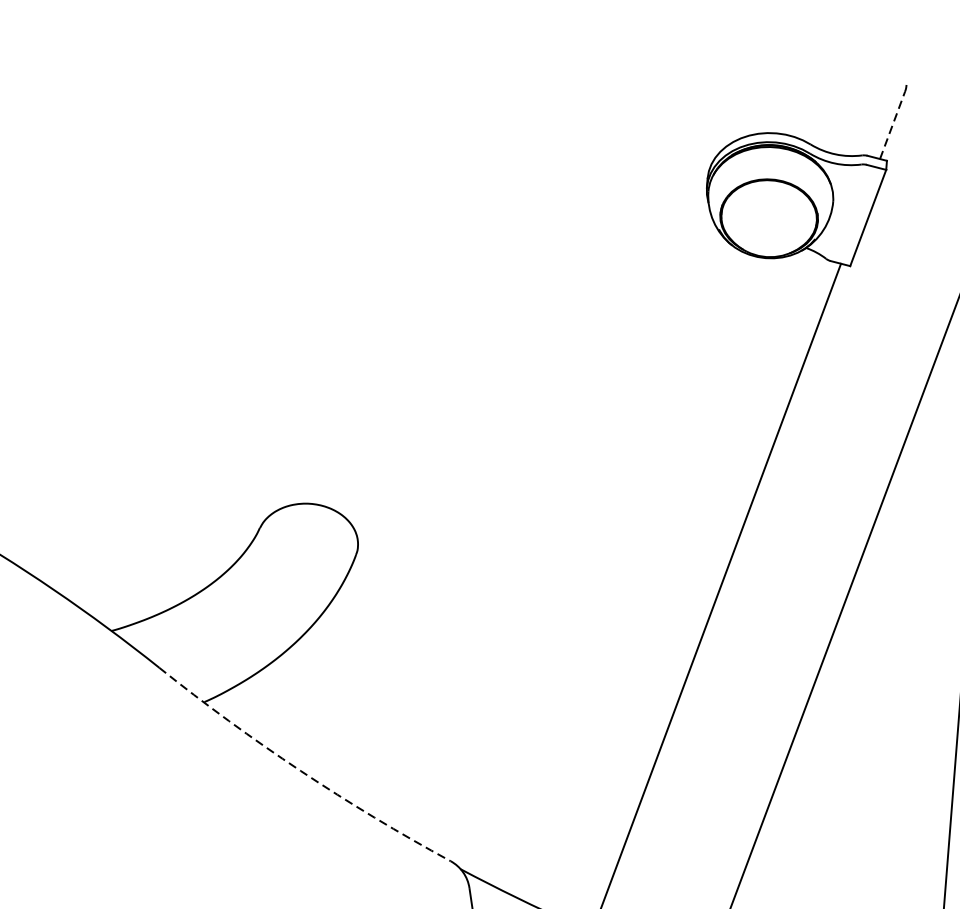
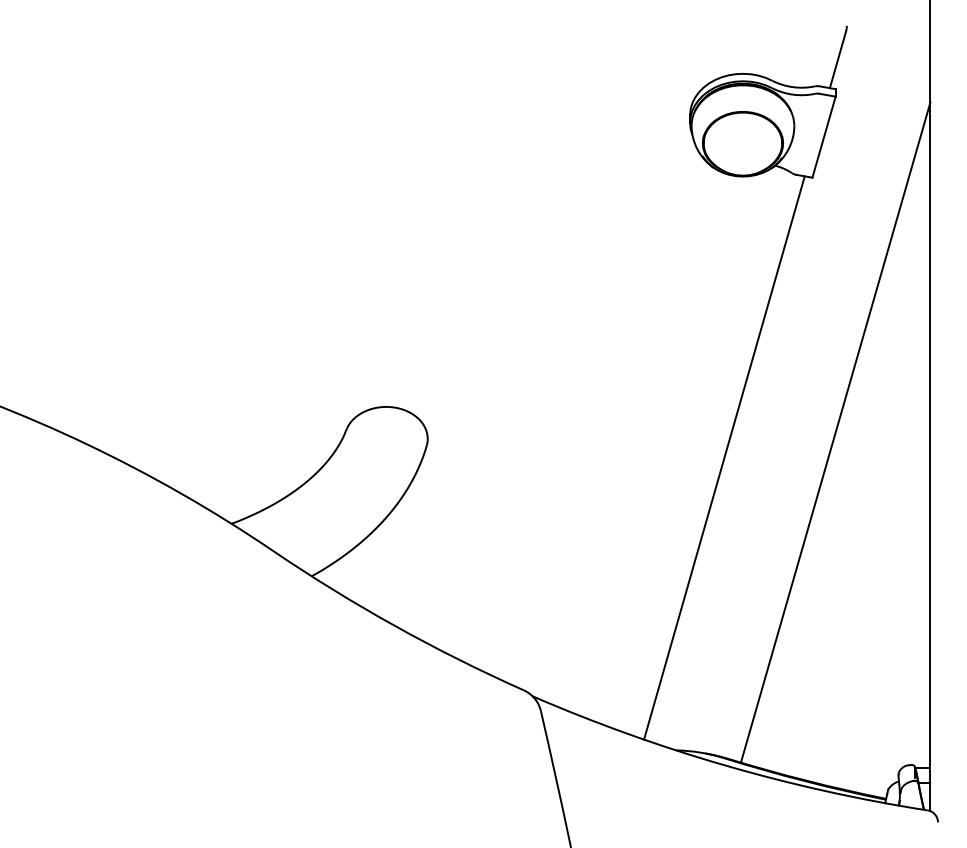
line: (893, 125) -> (838, 59), dashed -> solid
arc: (300, 771) -> (395, 626), dashed -> solid

